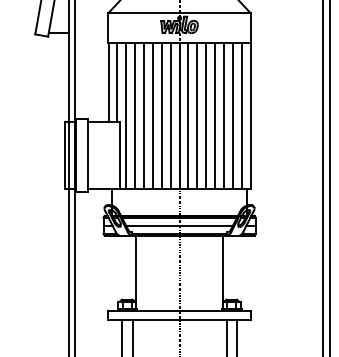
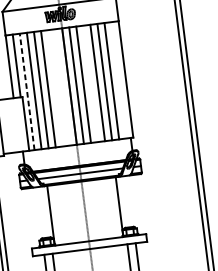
line: (126, 115) -> (27, 91), solid -> dashed
line: (161, 115) -> (55, 87), removed
line: (170, 115) -> (62, 86), removed
line: (206, 115) -> (90, 83), removed
line: (241, 115) -> (118, 79), removed

